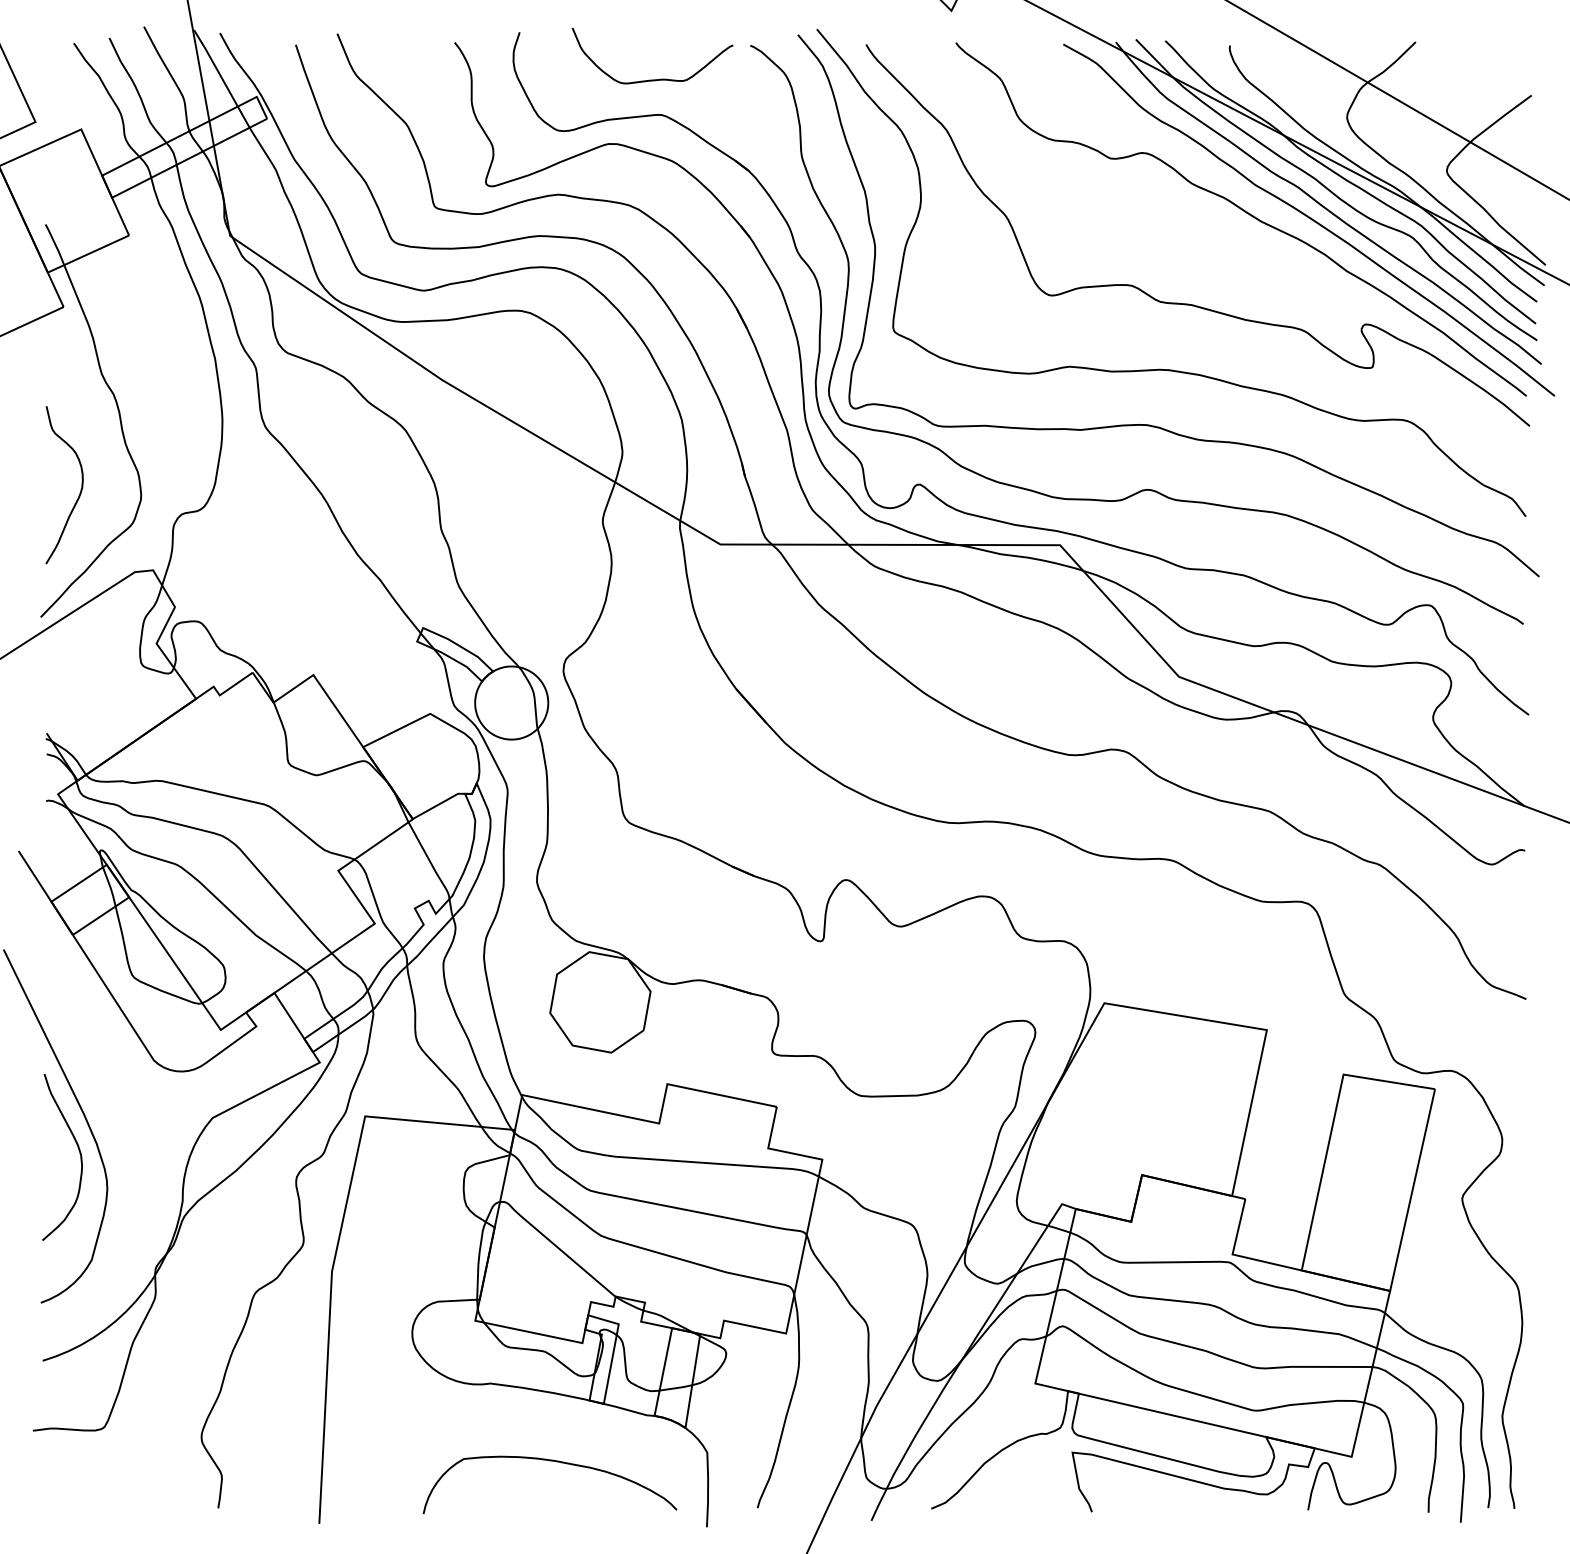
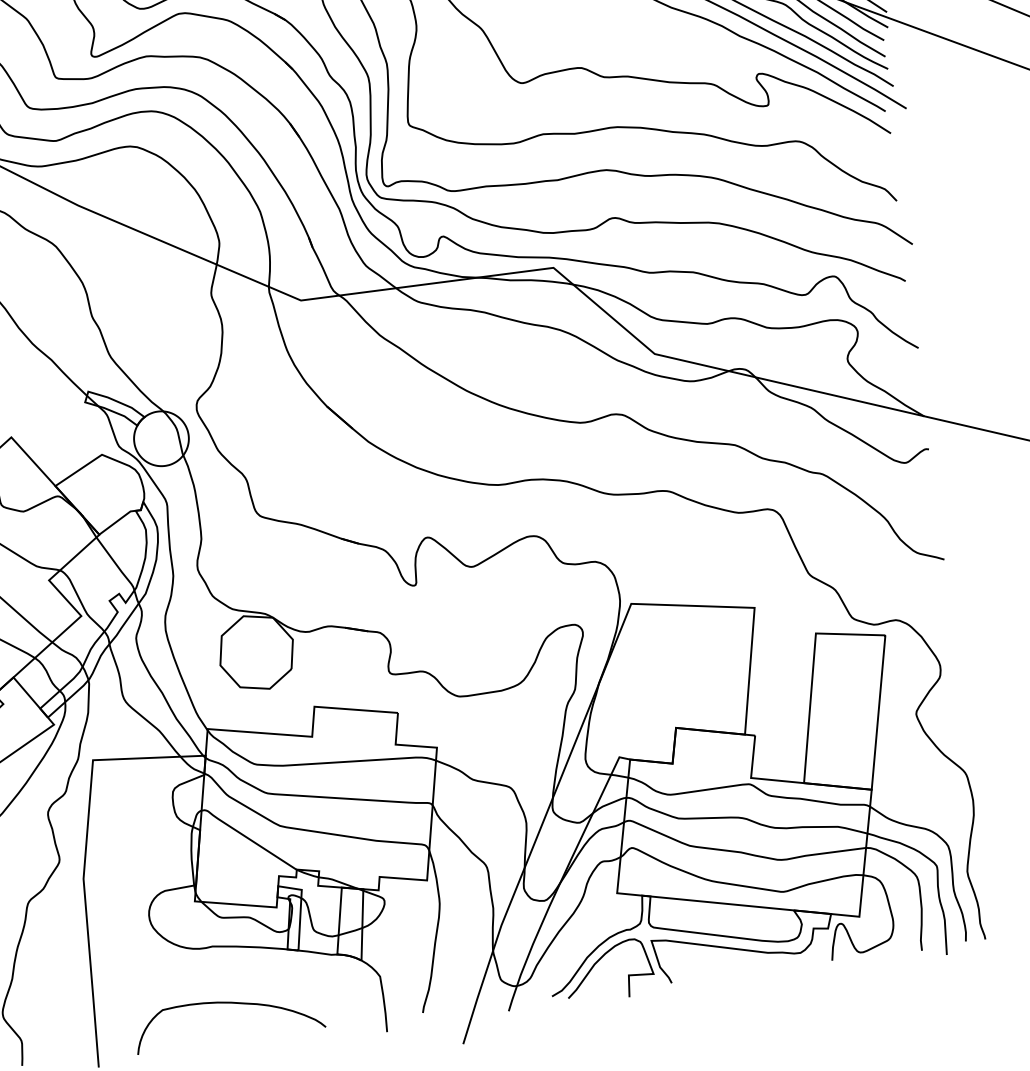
curve: (549, 1461) -> (226, 1003), moved
curve: (999, 1470) -> (599, 961), added

